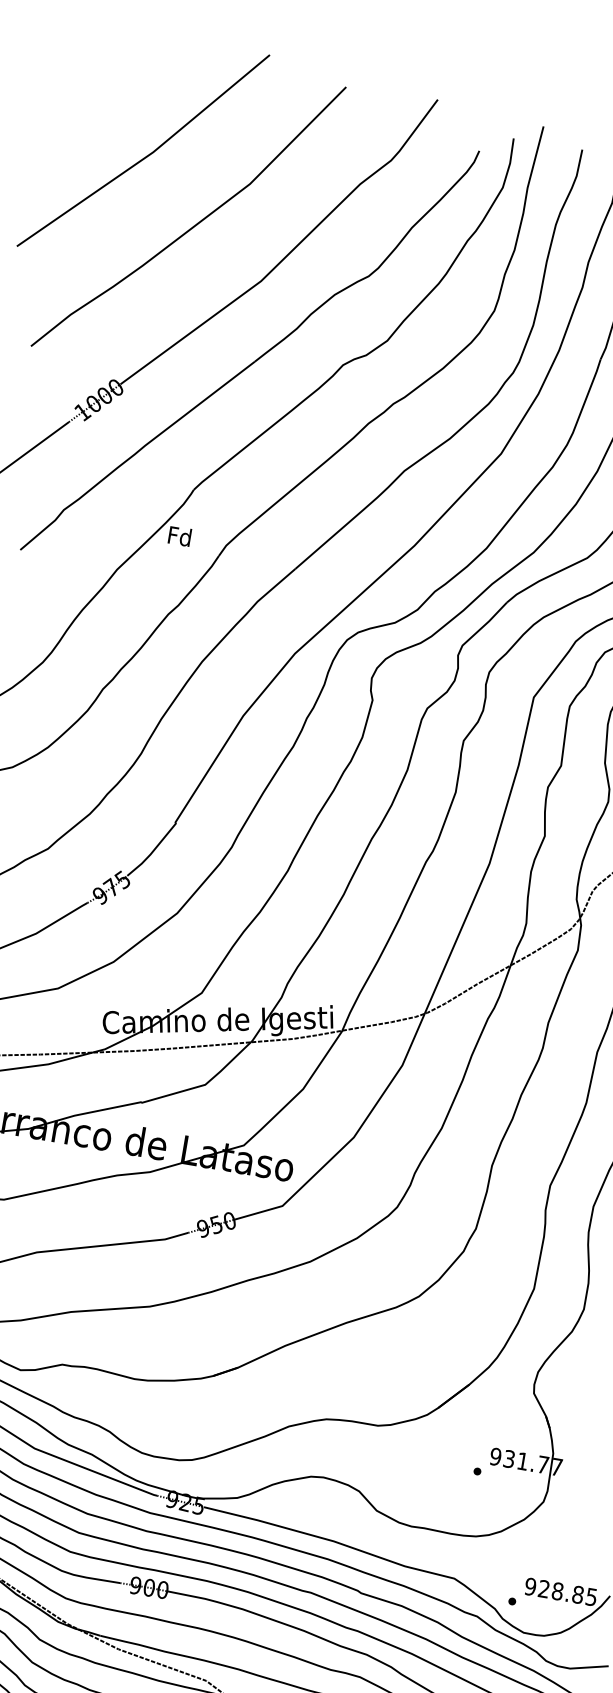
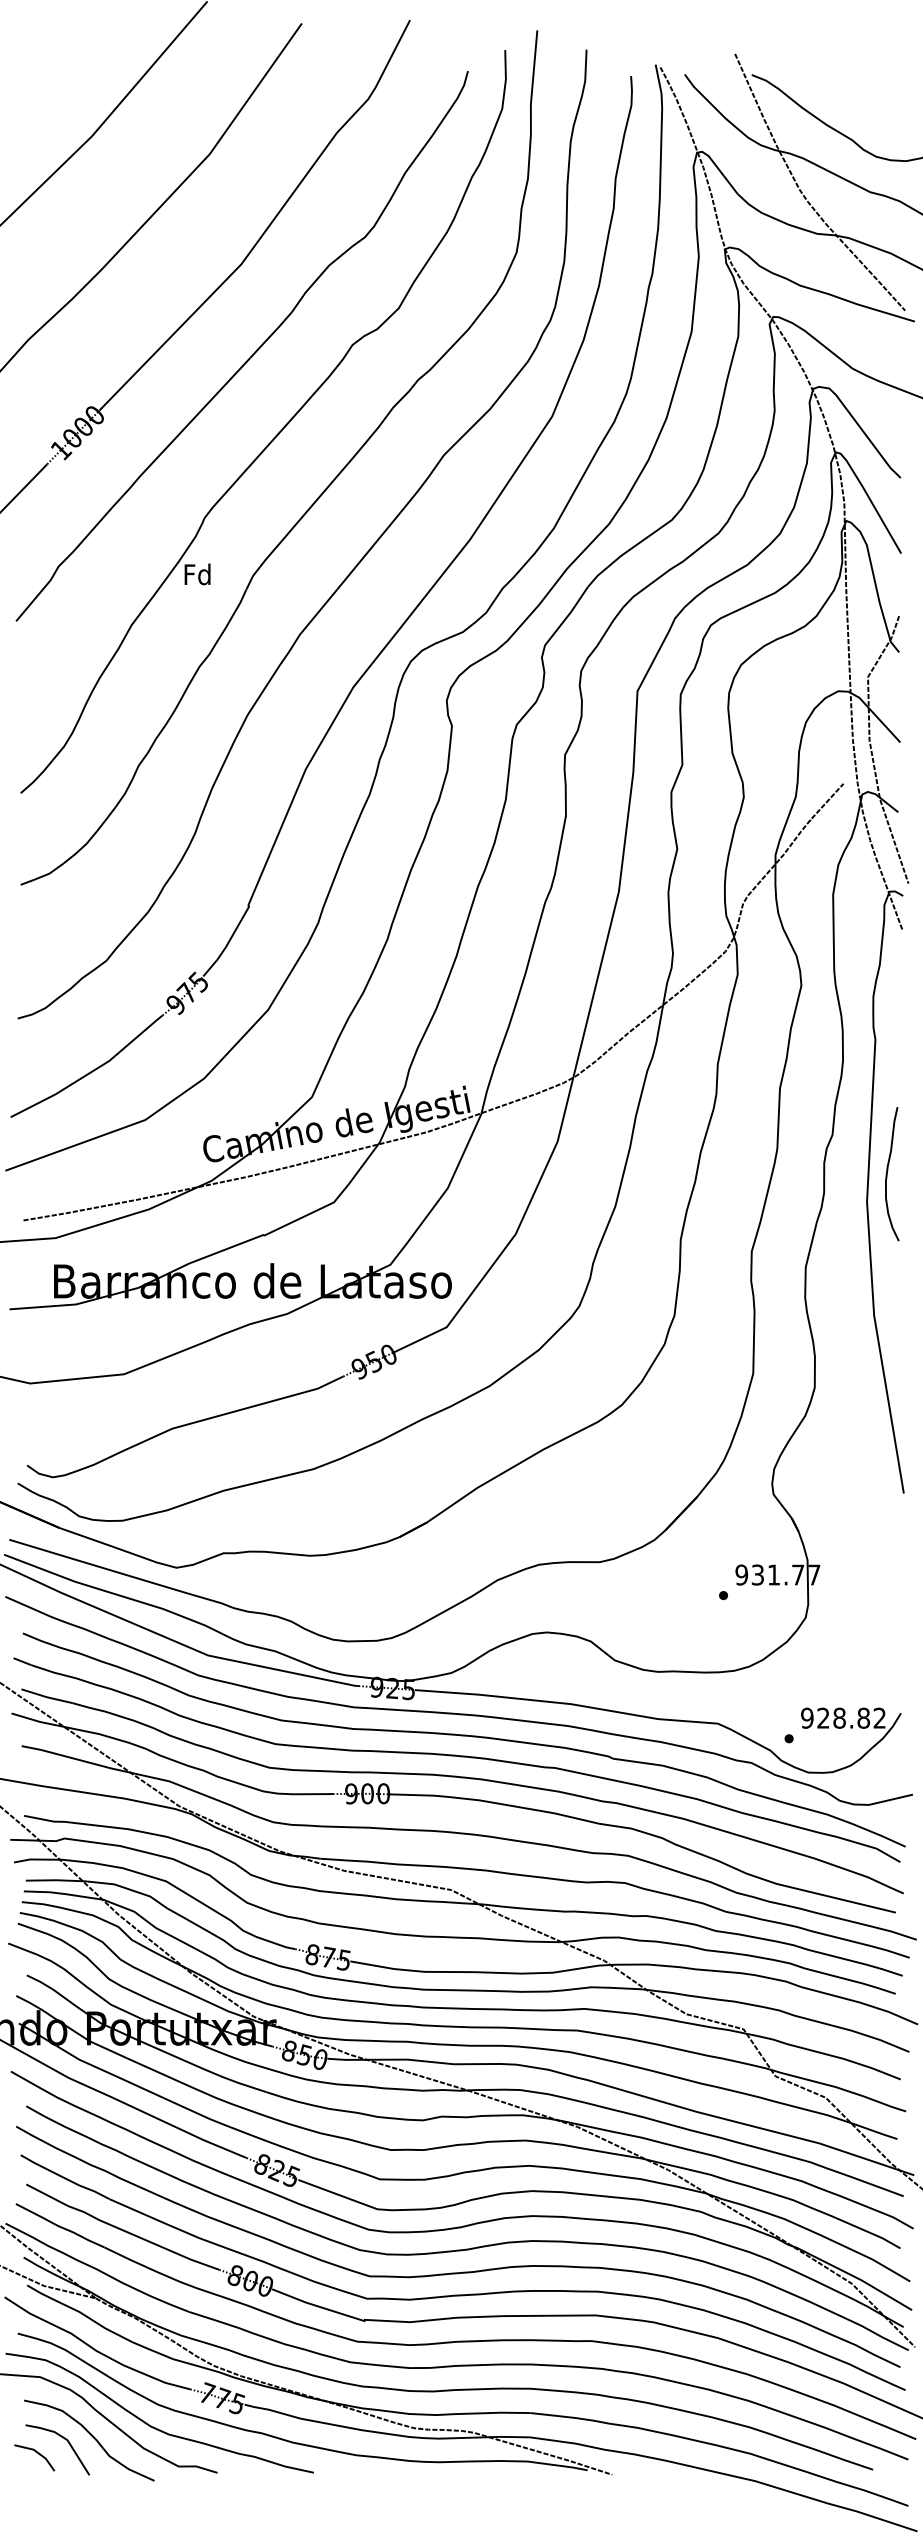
text: (591, 1596) -> (879, 1717), 928.85 -> 928.82

